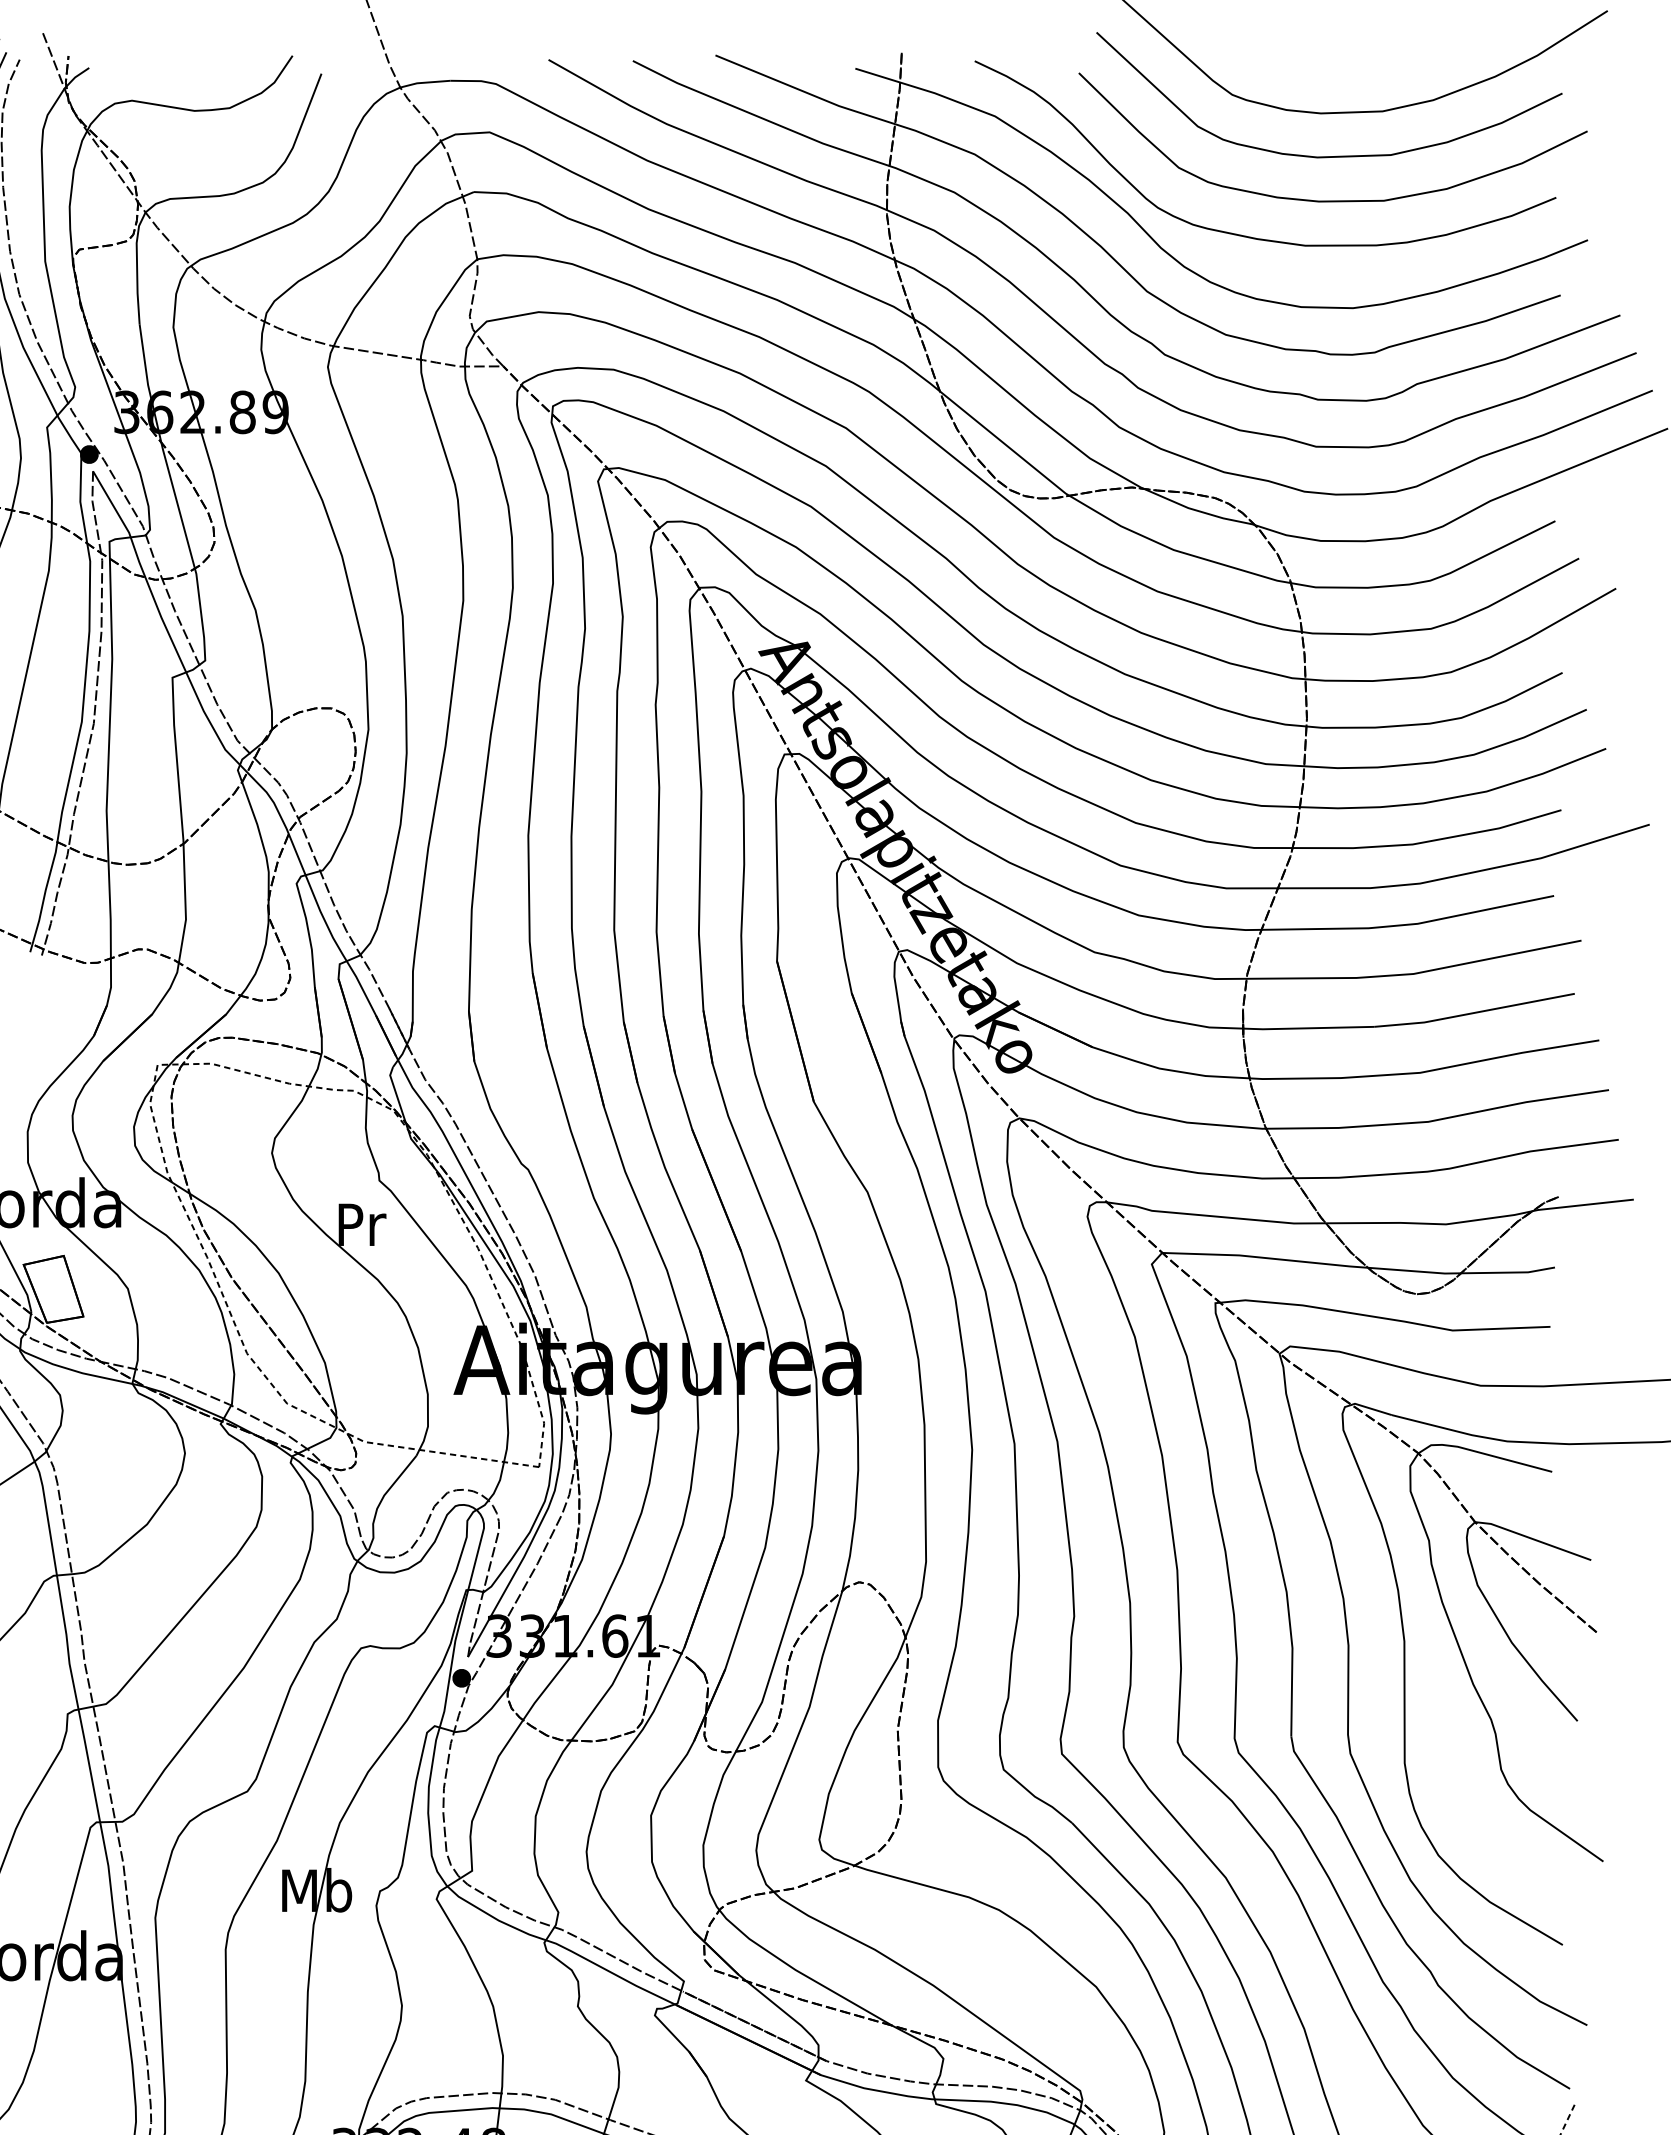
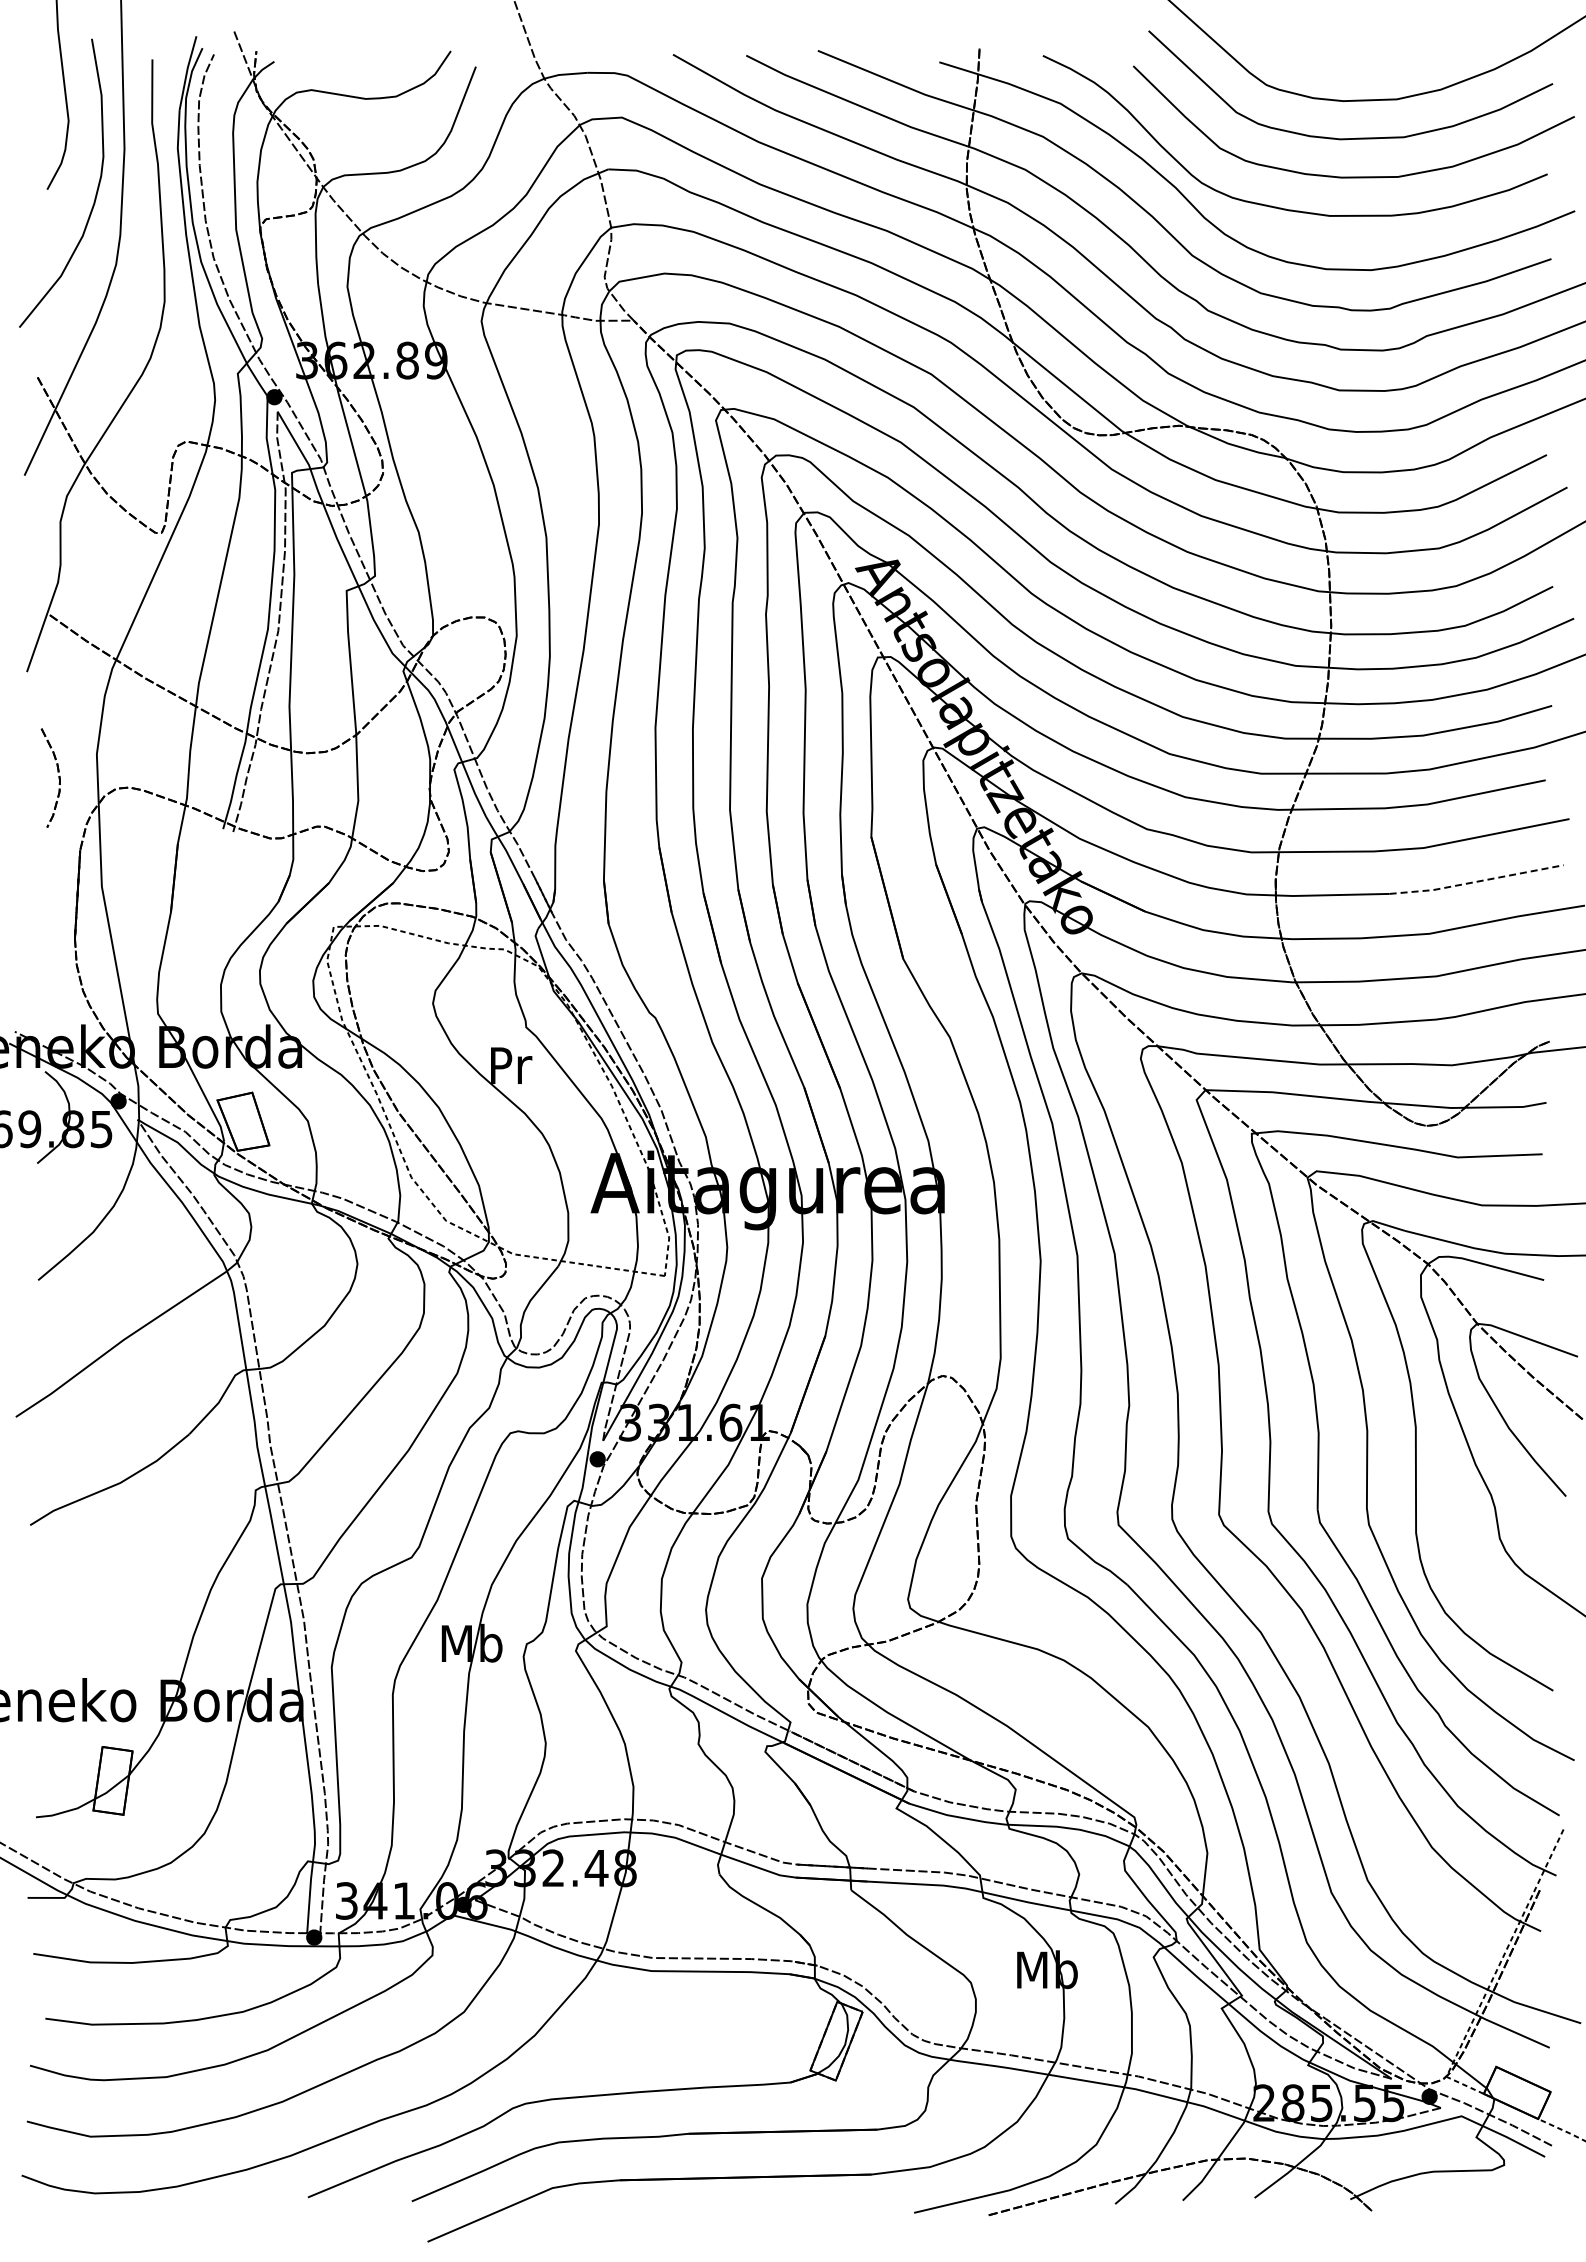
line: (1474, 1012) -> (1476, 881), solid -> dashed

